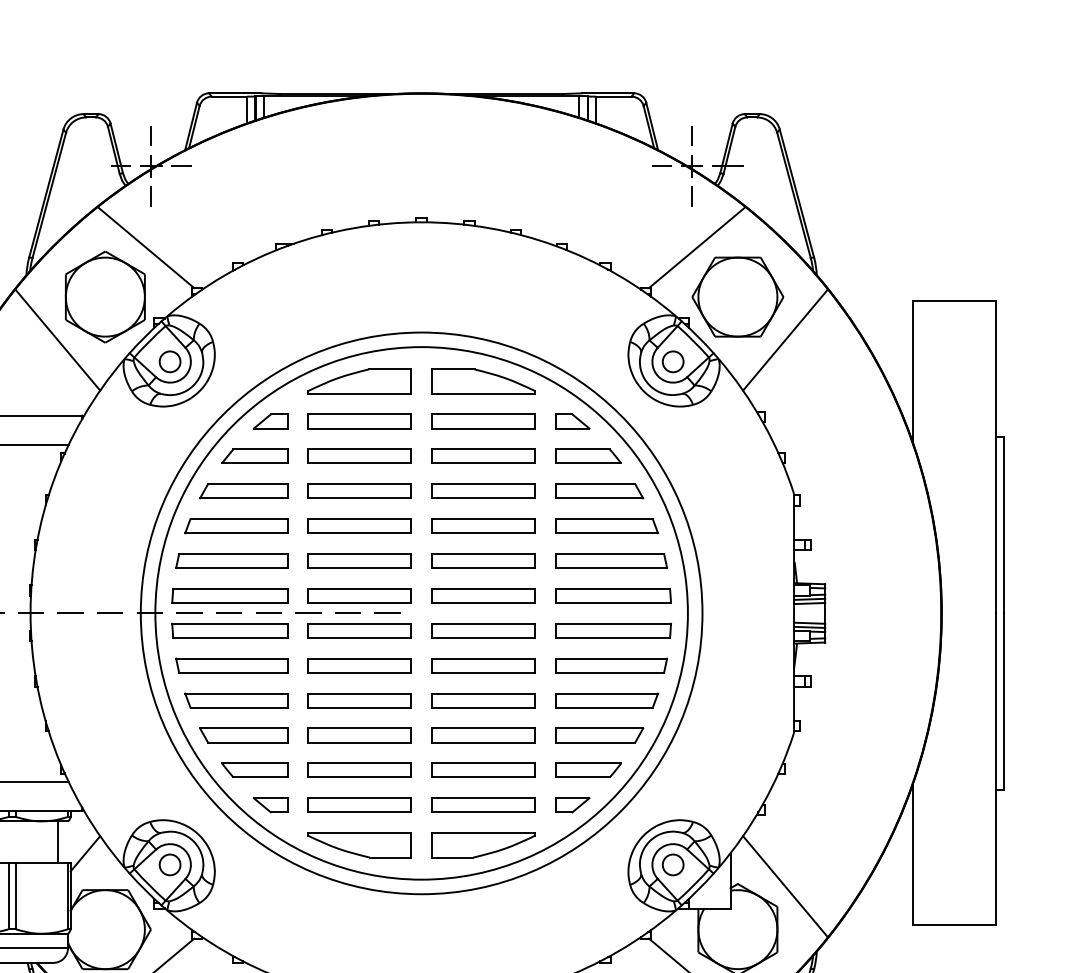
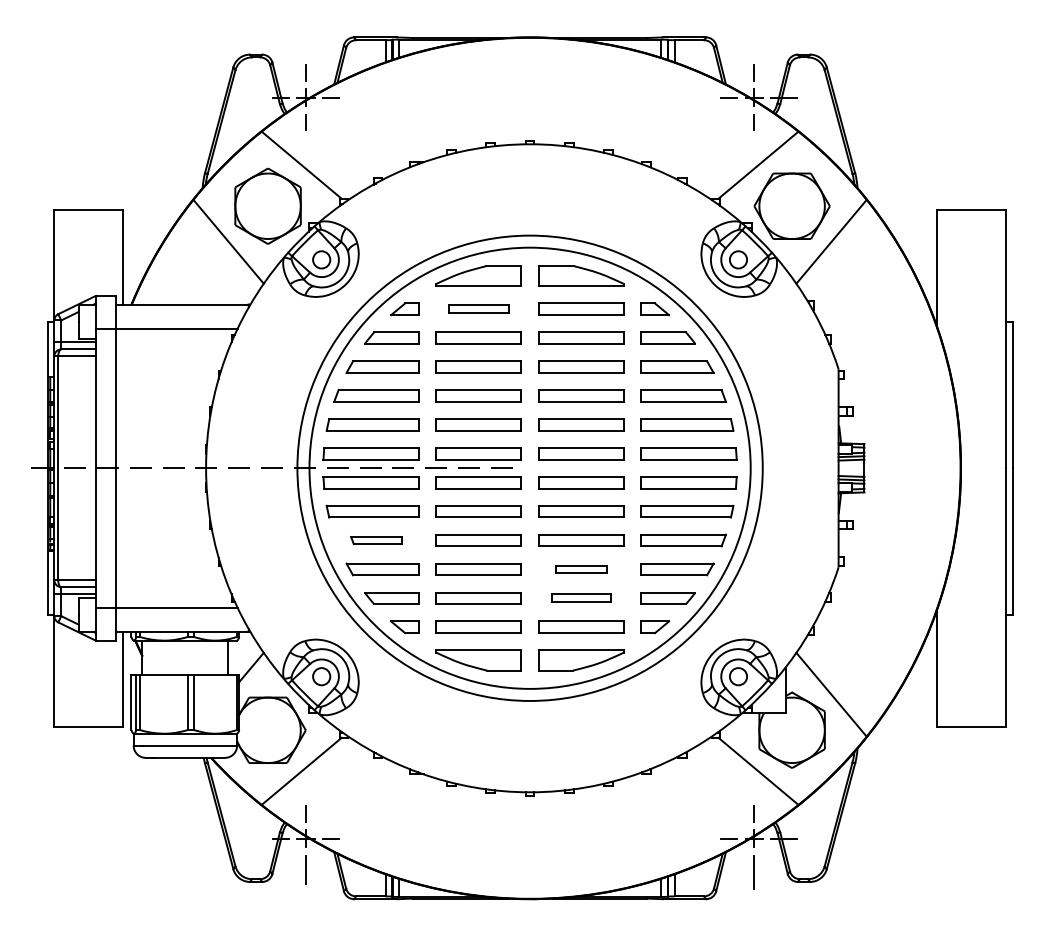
part: (359, 420) -> (478, 308), size x0.7
part: (236, 700) -> (376, 540), size x0.6
part: (483, 735) -> (581, 569), size x0.6
part: (483, 770) -> (581, 598), size x0.7

